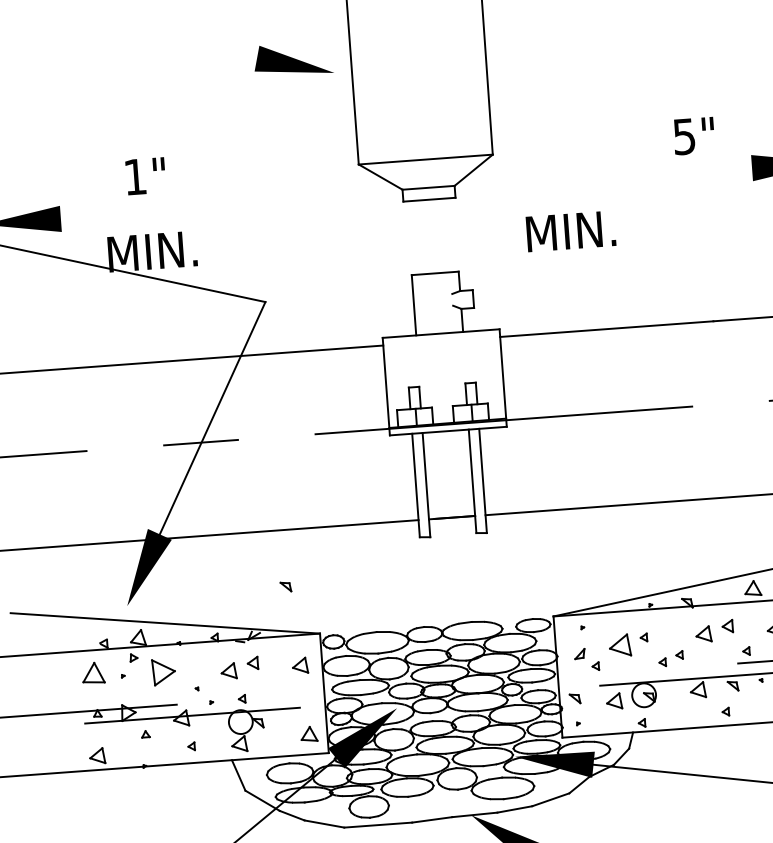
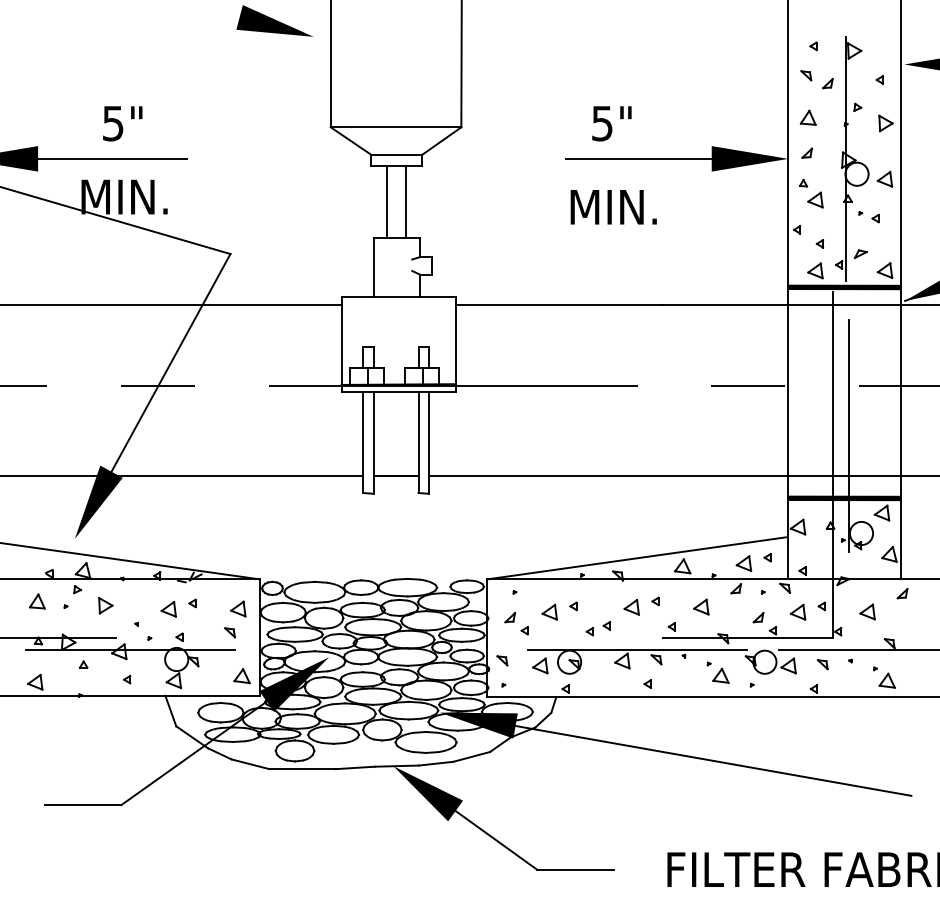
text: (693, 135) -> (611, 123), moved
line: (676, 173) -> (638, 158), added
text: (135, 176) -> (113, 123), 1" -> 5"
line: (137, 212) -> (112, 158), added
text: (570, 231) -> (613, 207), moved
line: (442, 235) -> (406, 202), added
line: (422, 237) -> (387, 202), added
part: (285, 586) -> (229, 632), moved
part: (727, 626) -> (655, 601), size x0.62
part: (619, 644) -> (549, 611), size x0.71
part: (252, 663) -> (192, 603), size x0.62
part: (163, 672) -> (105, 605), size x0.62
part: (93, 673) -> (37, 601), size x0.71

